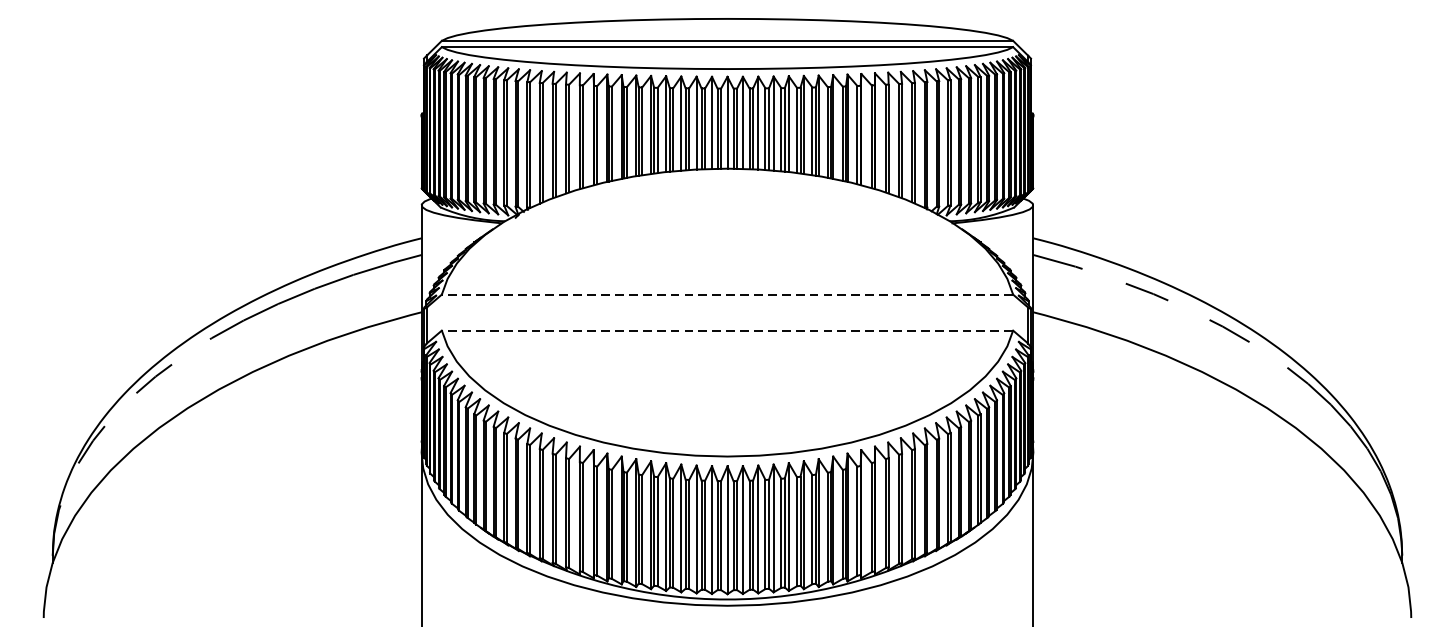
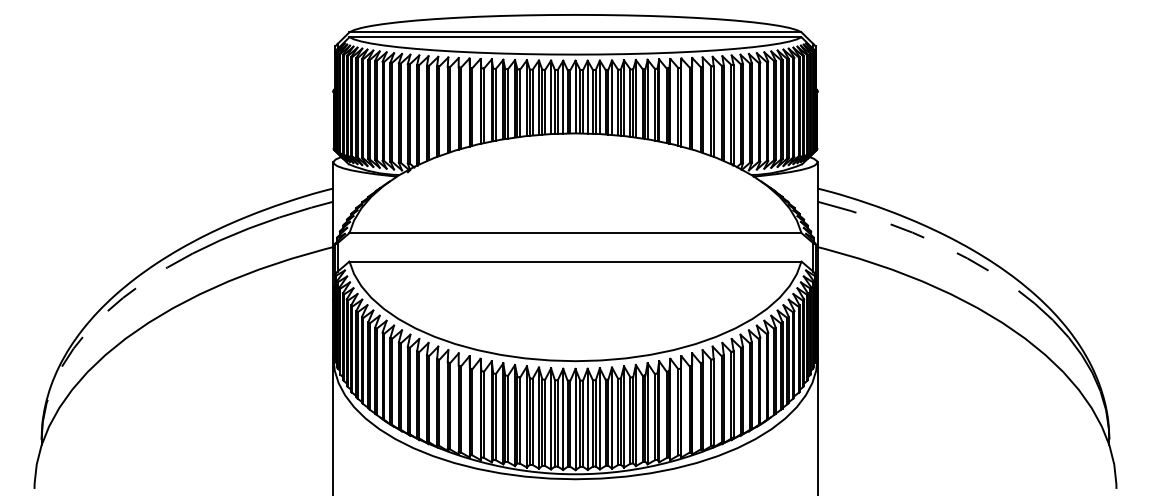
line: (727, 295) -> (575, 233), dashed -> solid
line: (727, 330) -> (575, 261), dashed -> solid

